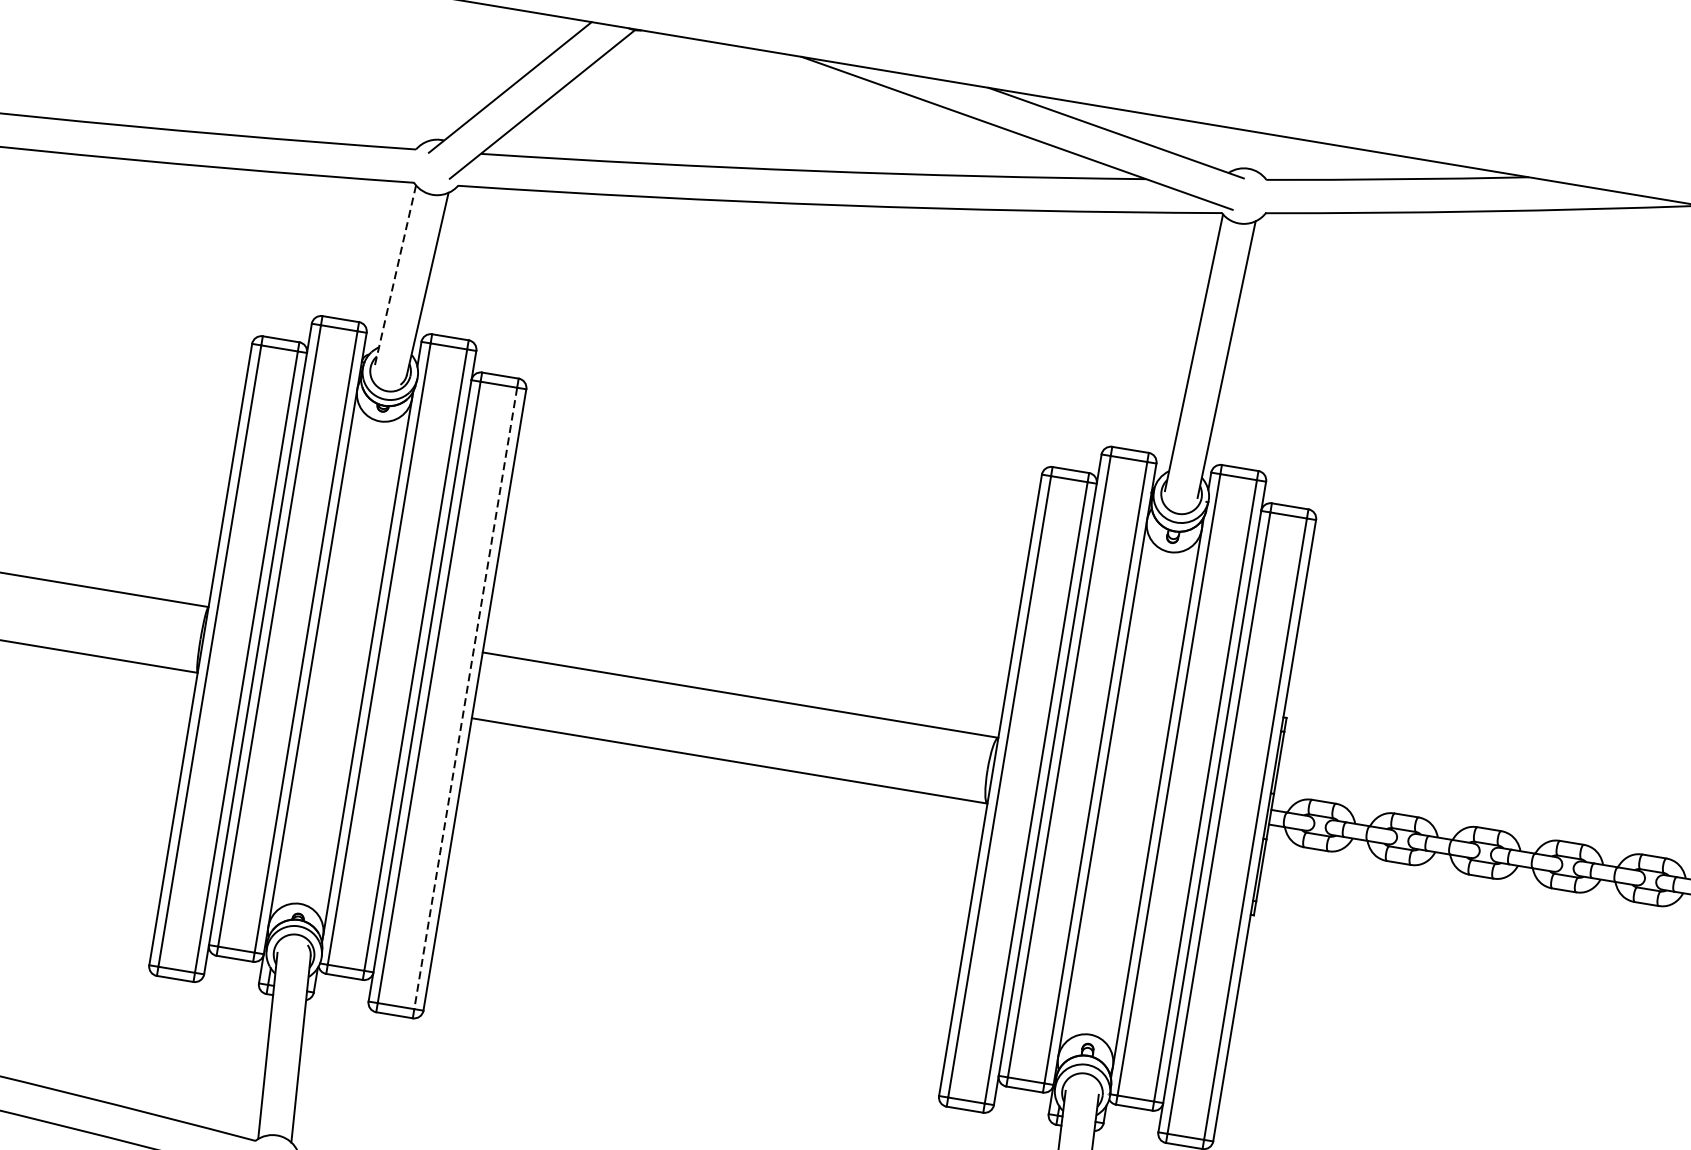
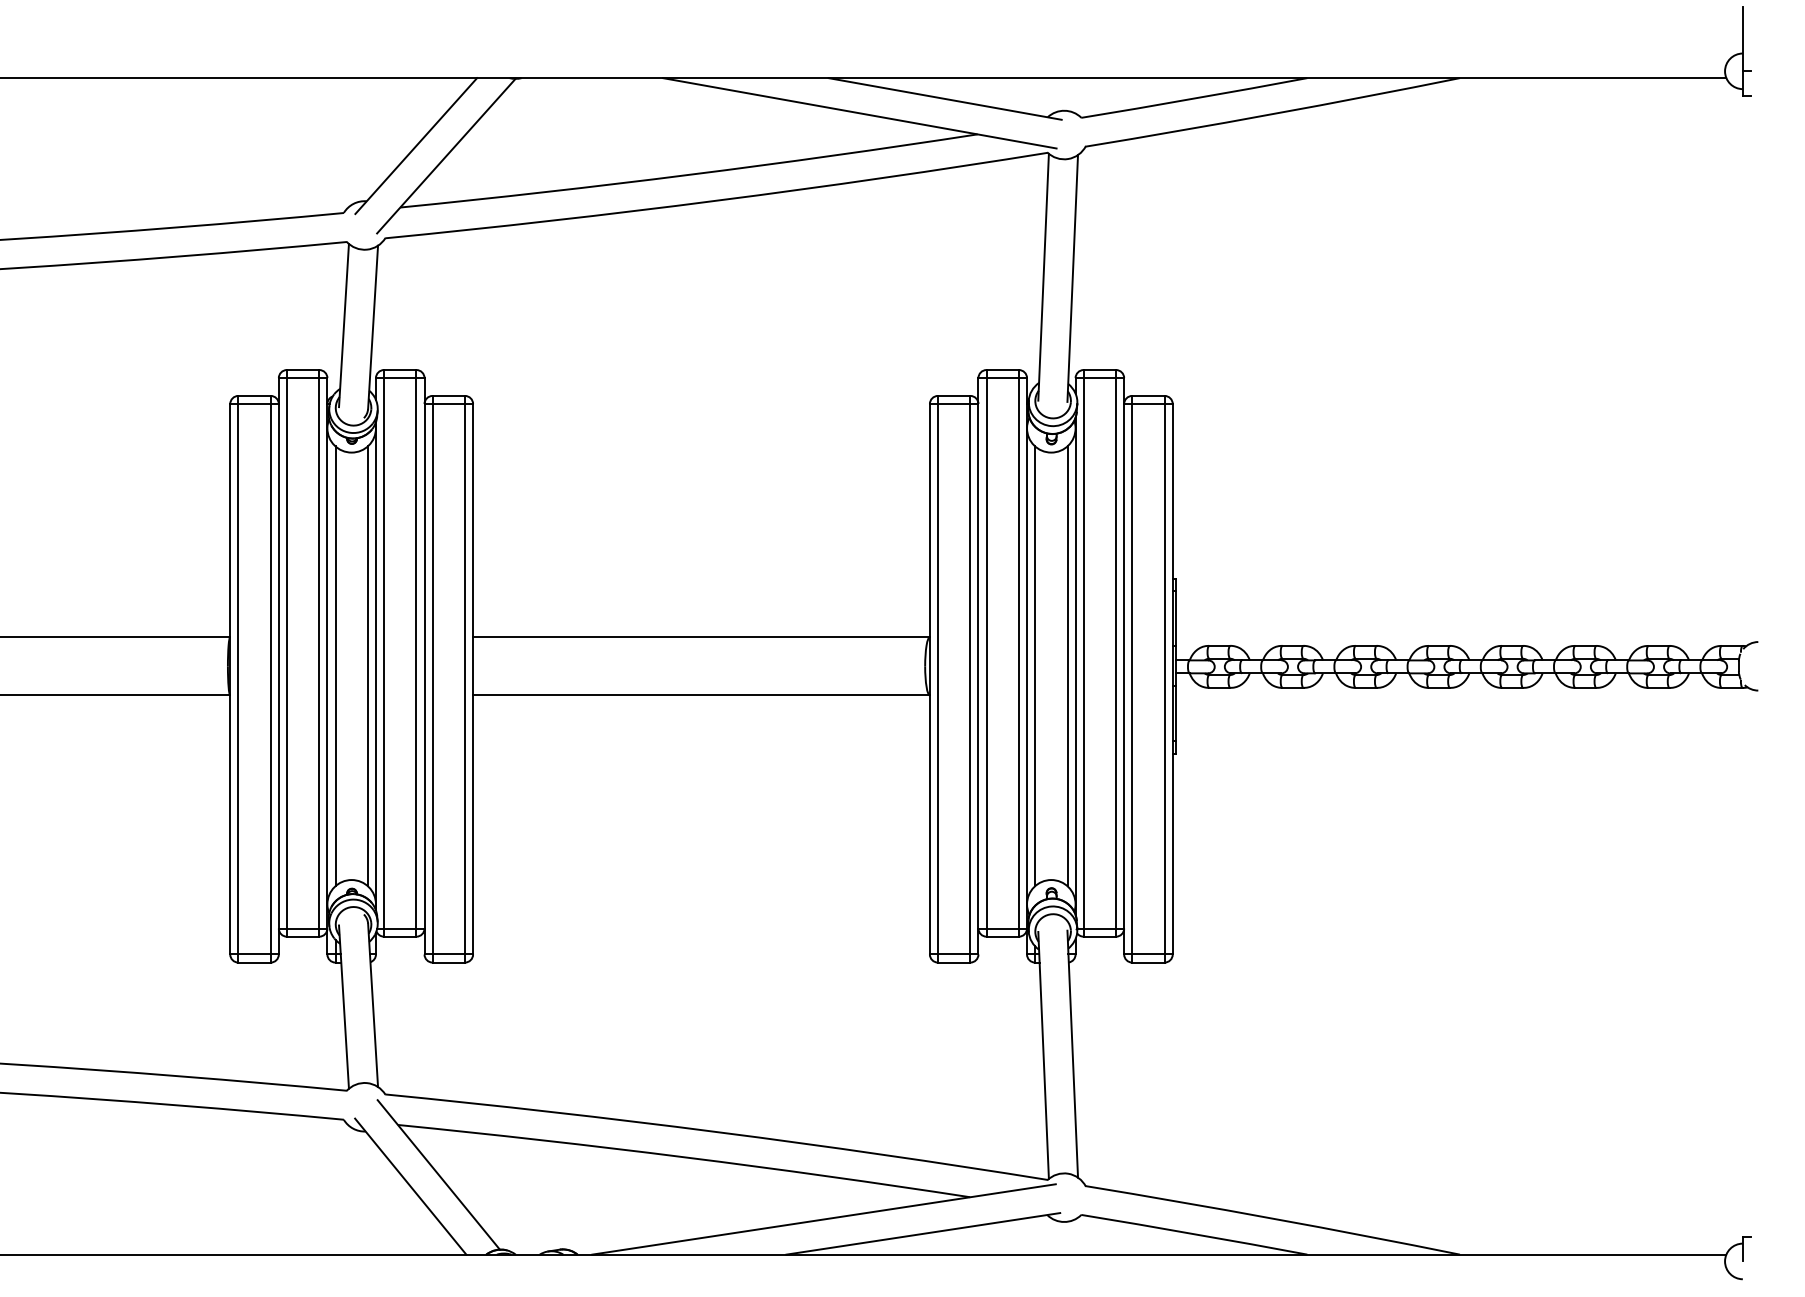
line: (394, 276) -> (343, 325), dashed -> solid
line: (321, 659) -> (335, 666), added
line: (358, 665) -> (367, 666), added
line: (466, 698) -> (465, 679), dashed -> solid
line: (1112, 790) -> (1035, 666), added
line: (1148, 796) -> (1067, 666), added

